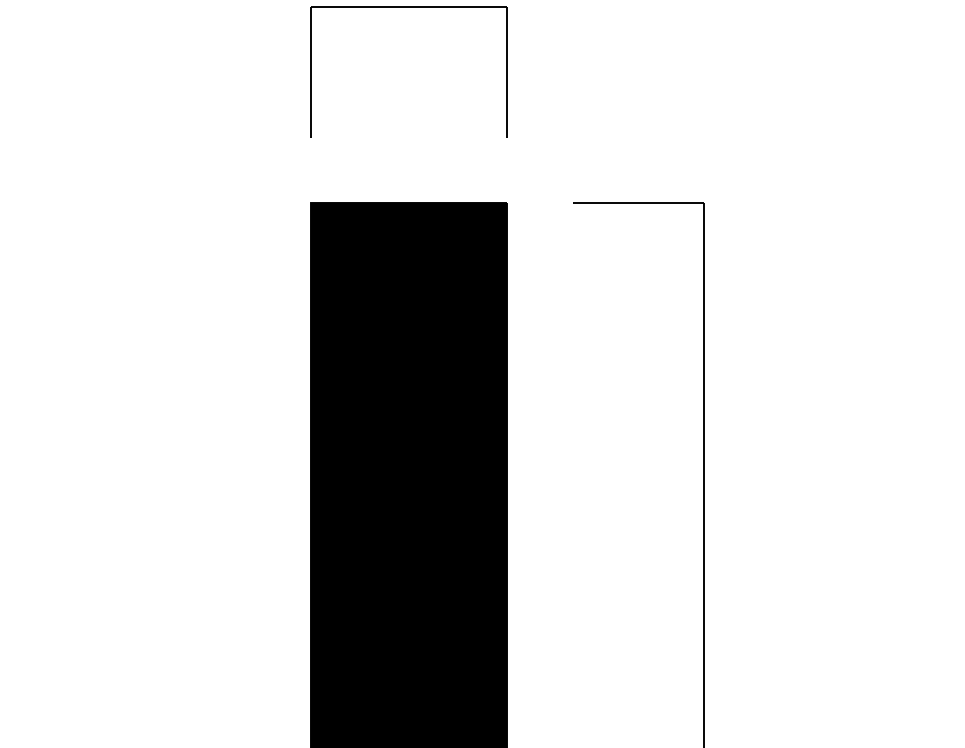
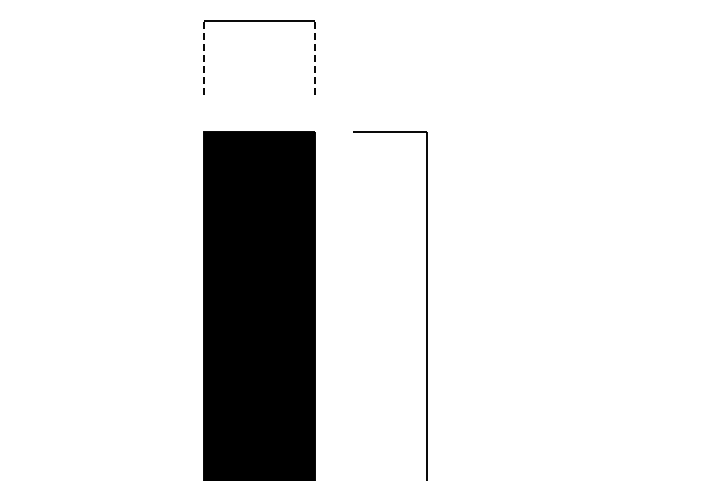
line: (309, 71) -> (203, 57), solid -> dashed
line: (507, 71) -> (315, 57), solid -> dashed

